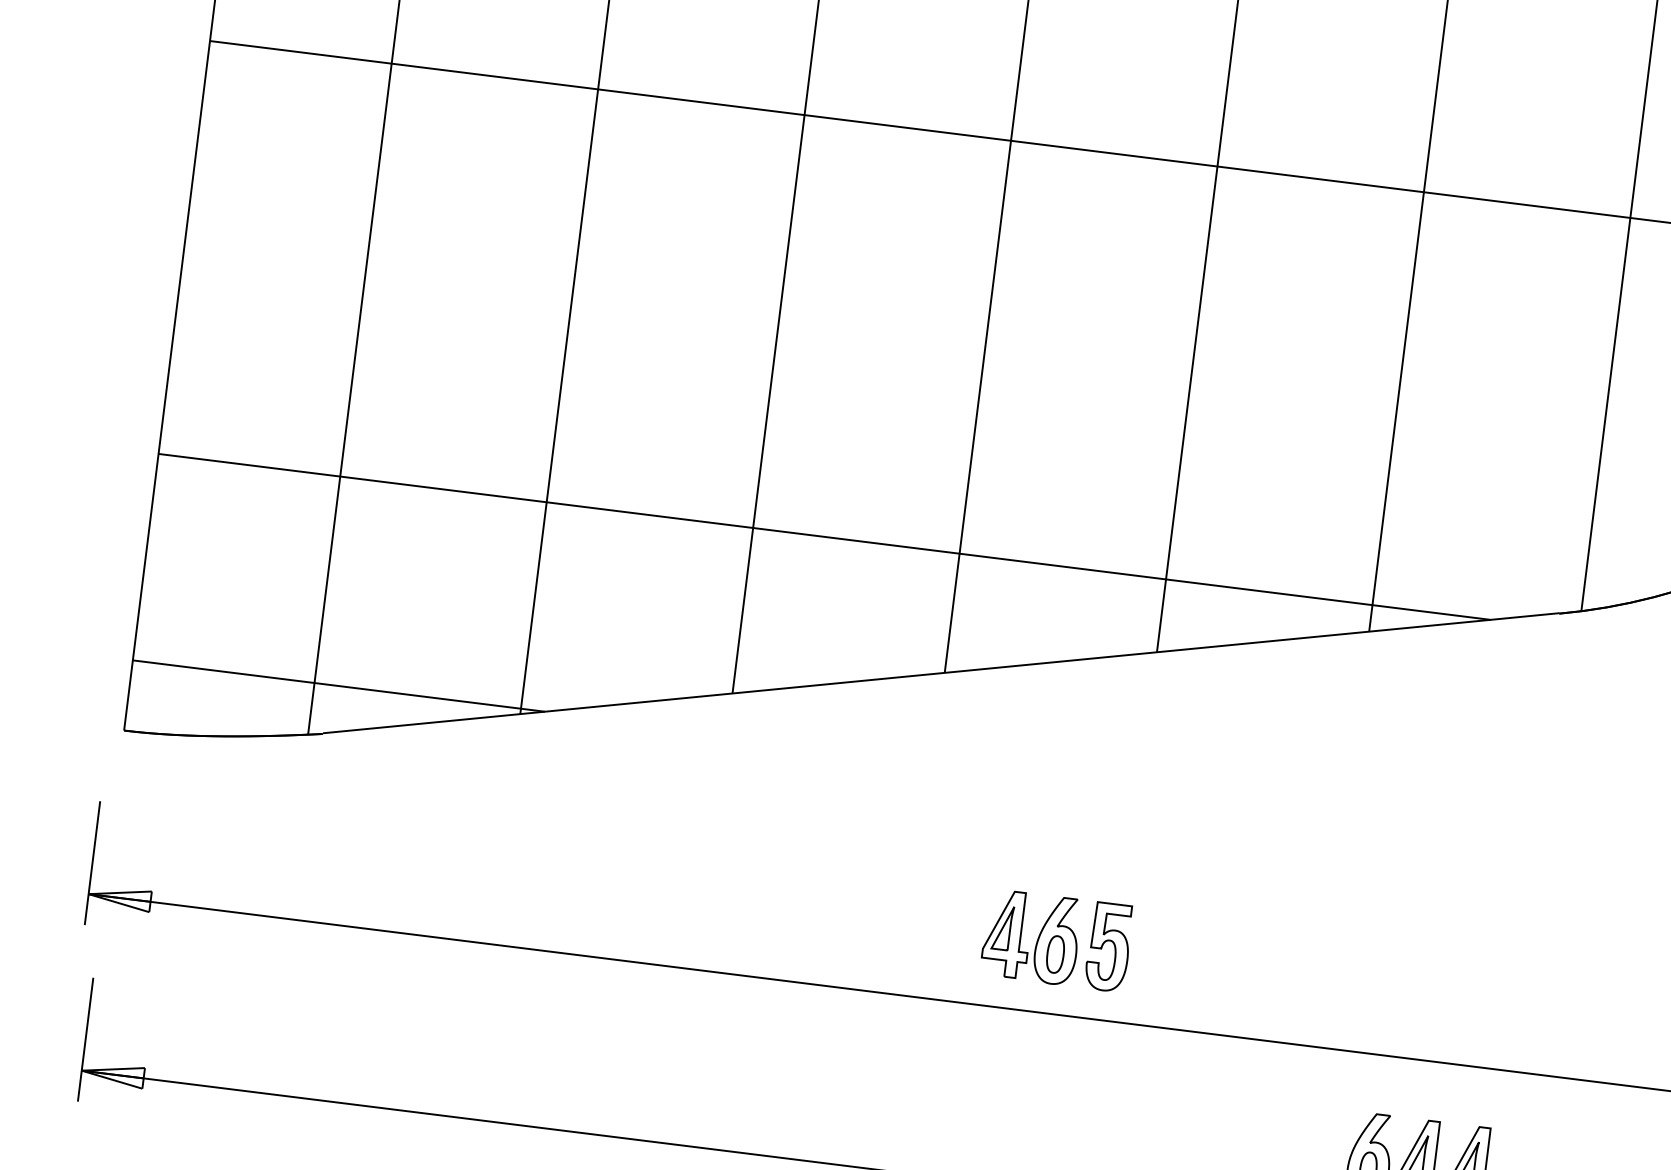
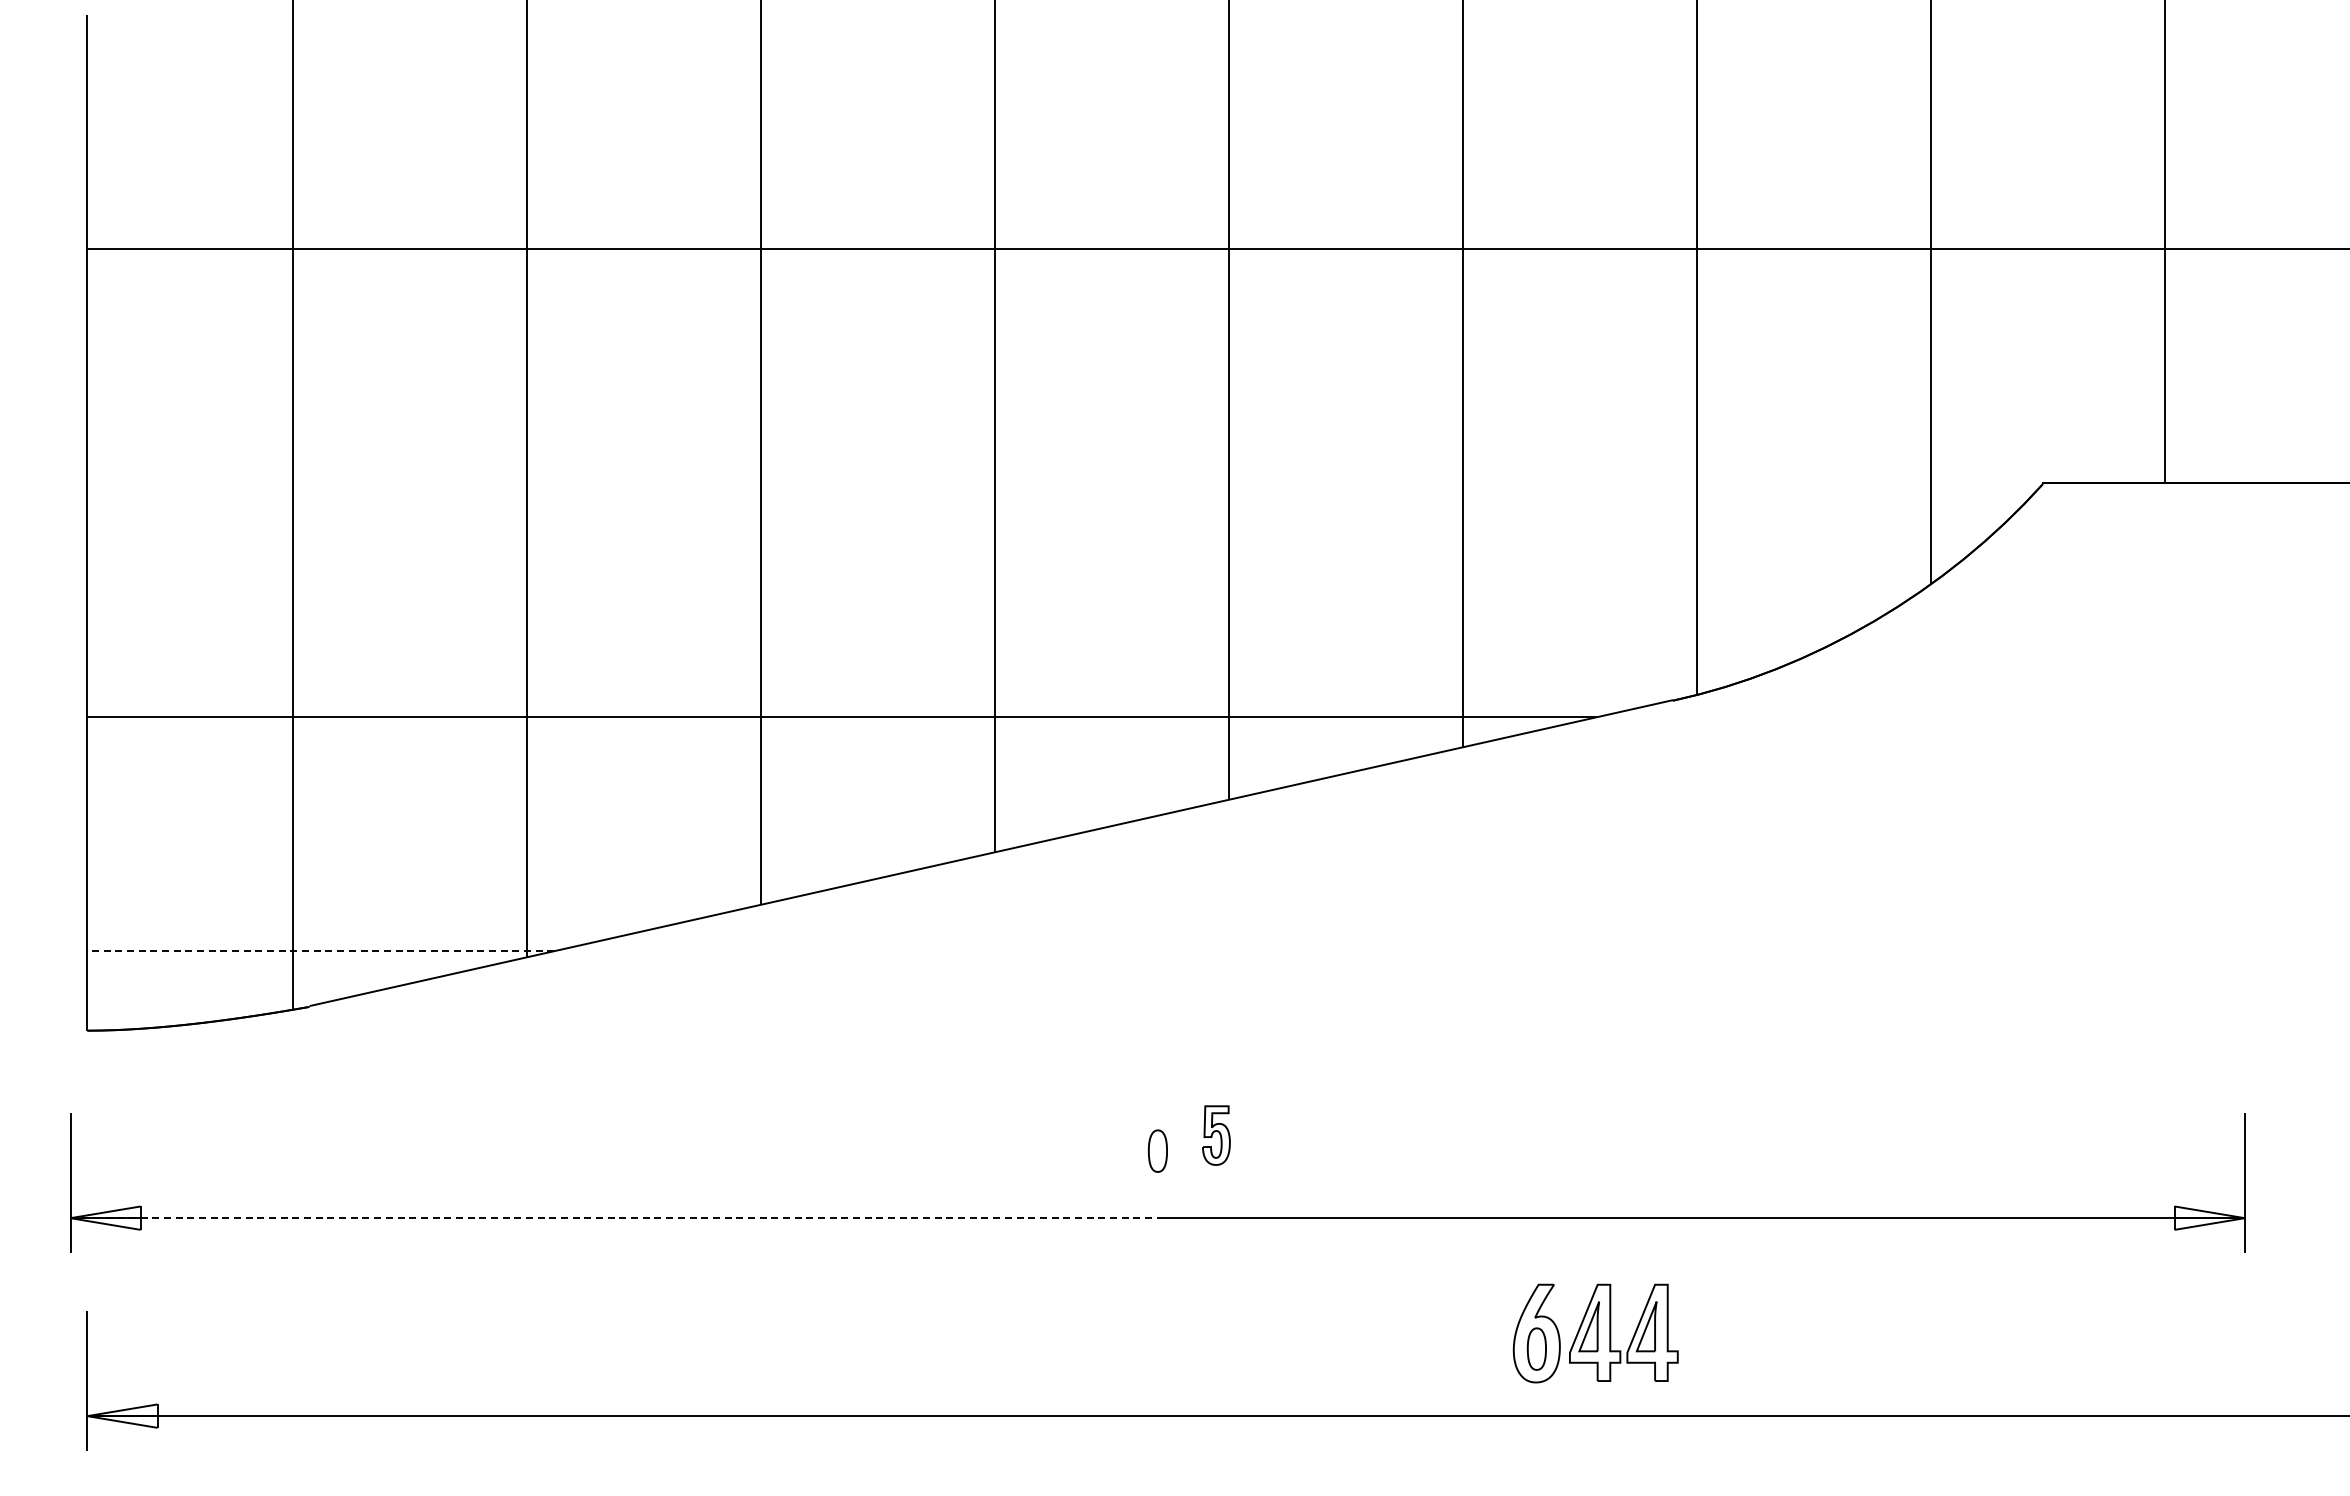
line: (338, 686) -> (320, 951), solid -> dashed
part: (1037, 938) -> (1135, 1135), removed
part: (1108, 947) -> (1216, 1135), size x0.6
line: (568, 954) -> (614, 1218), solid -> dashed

